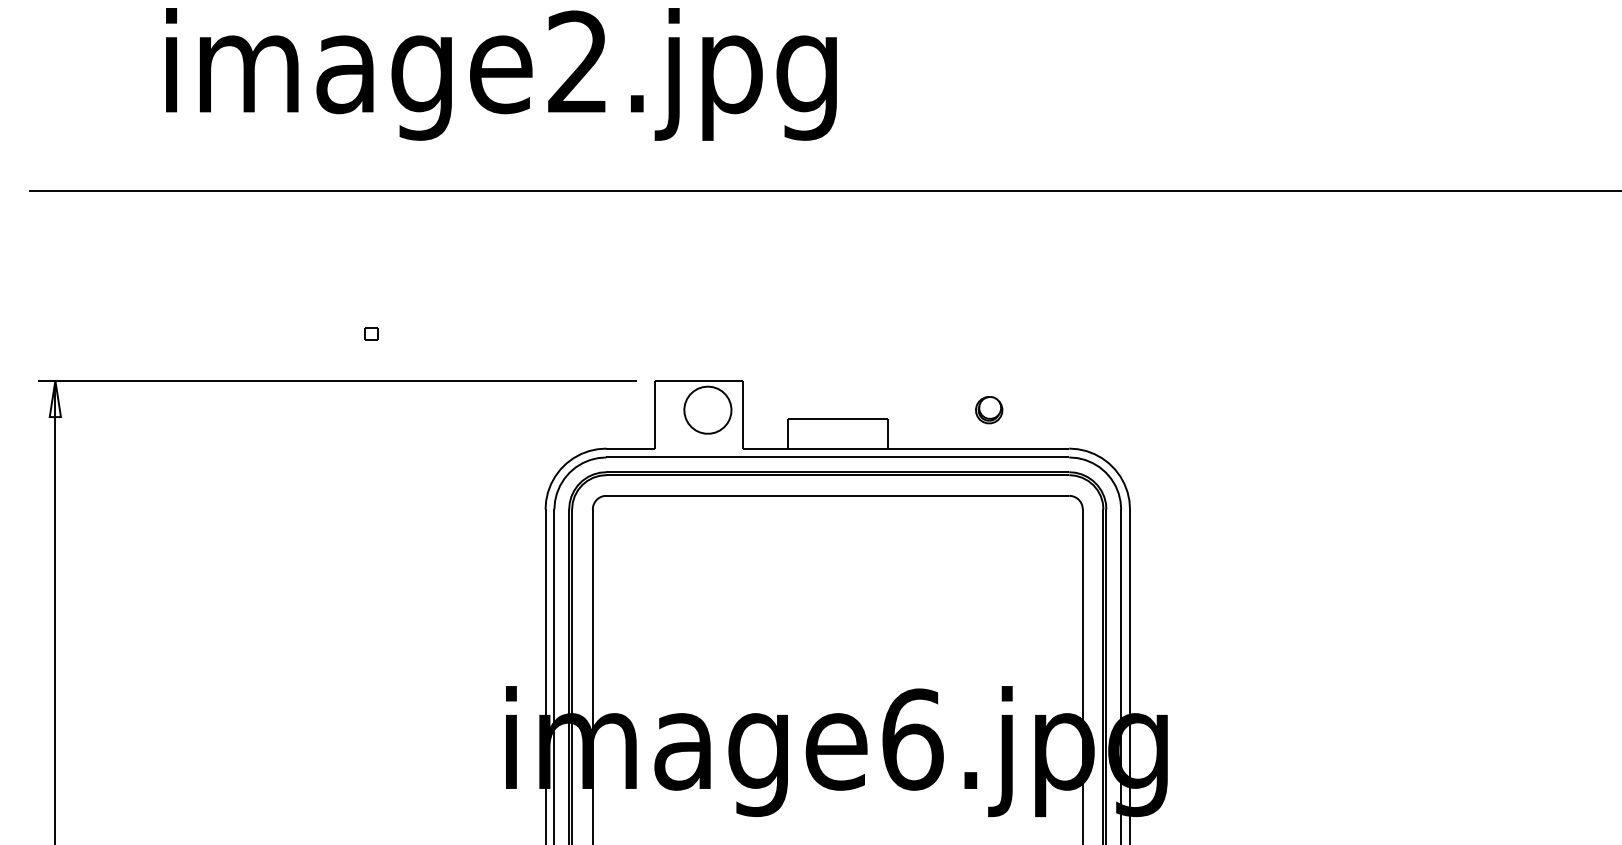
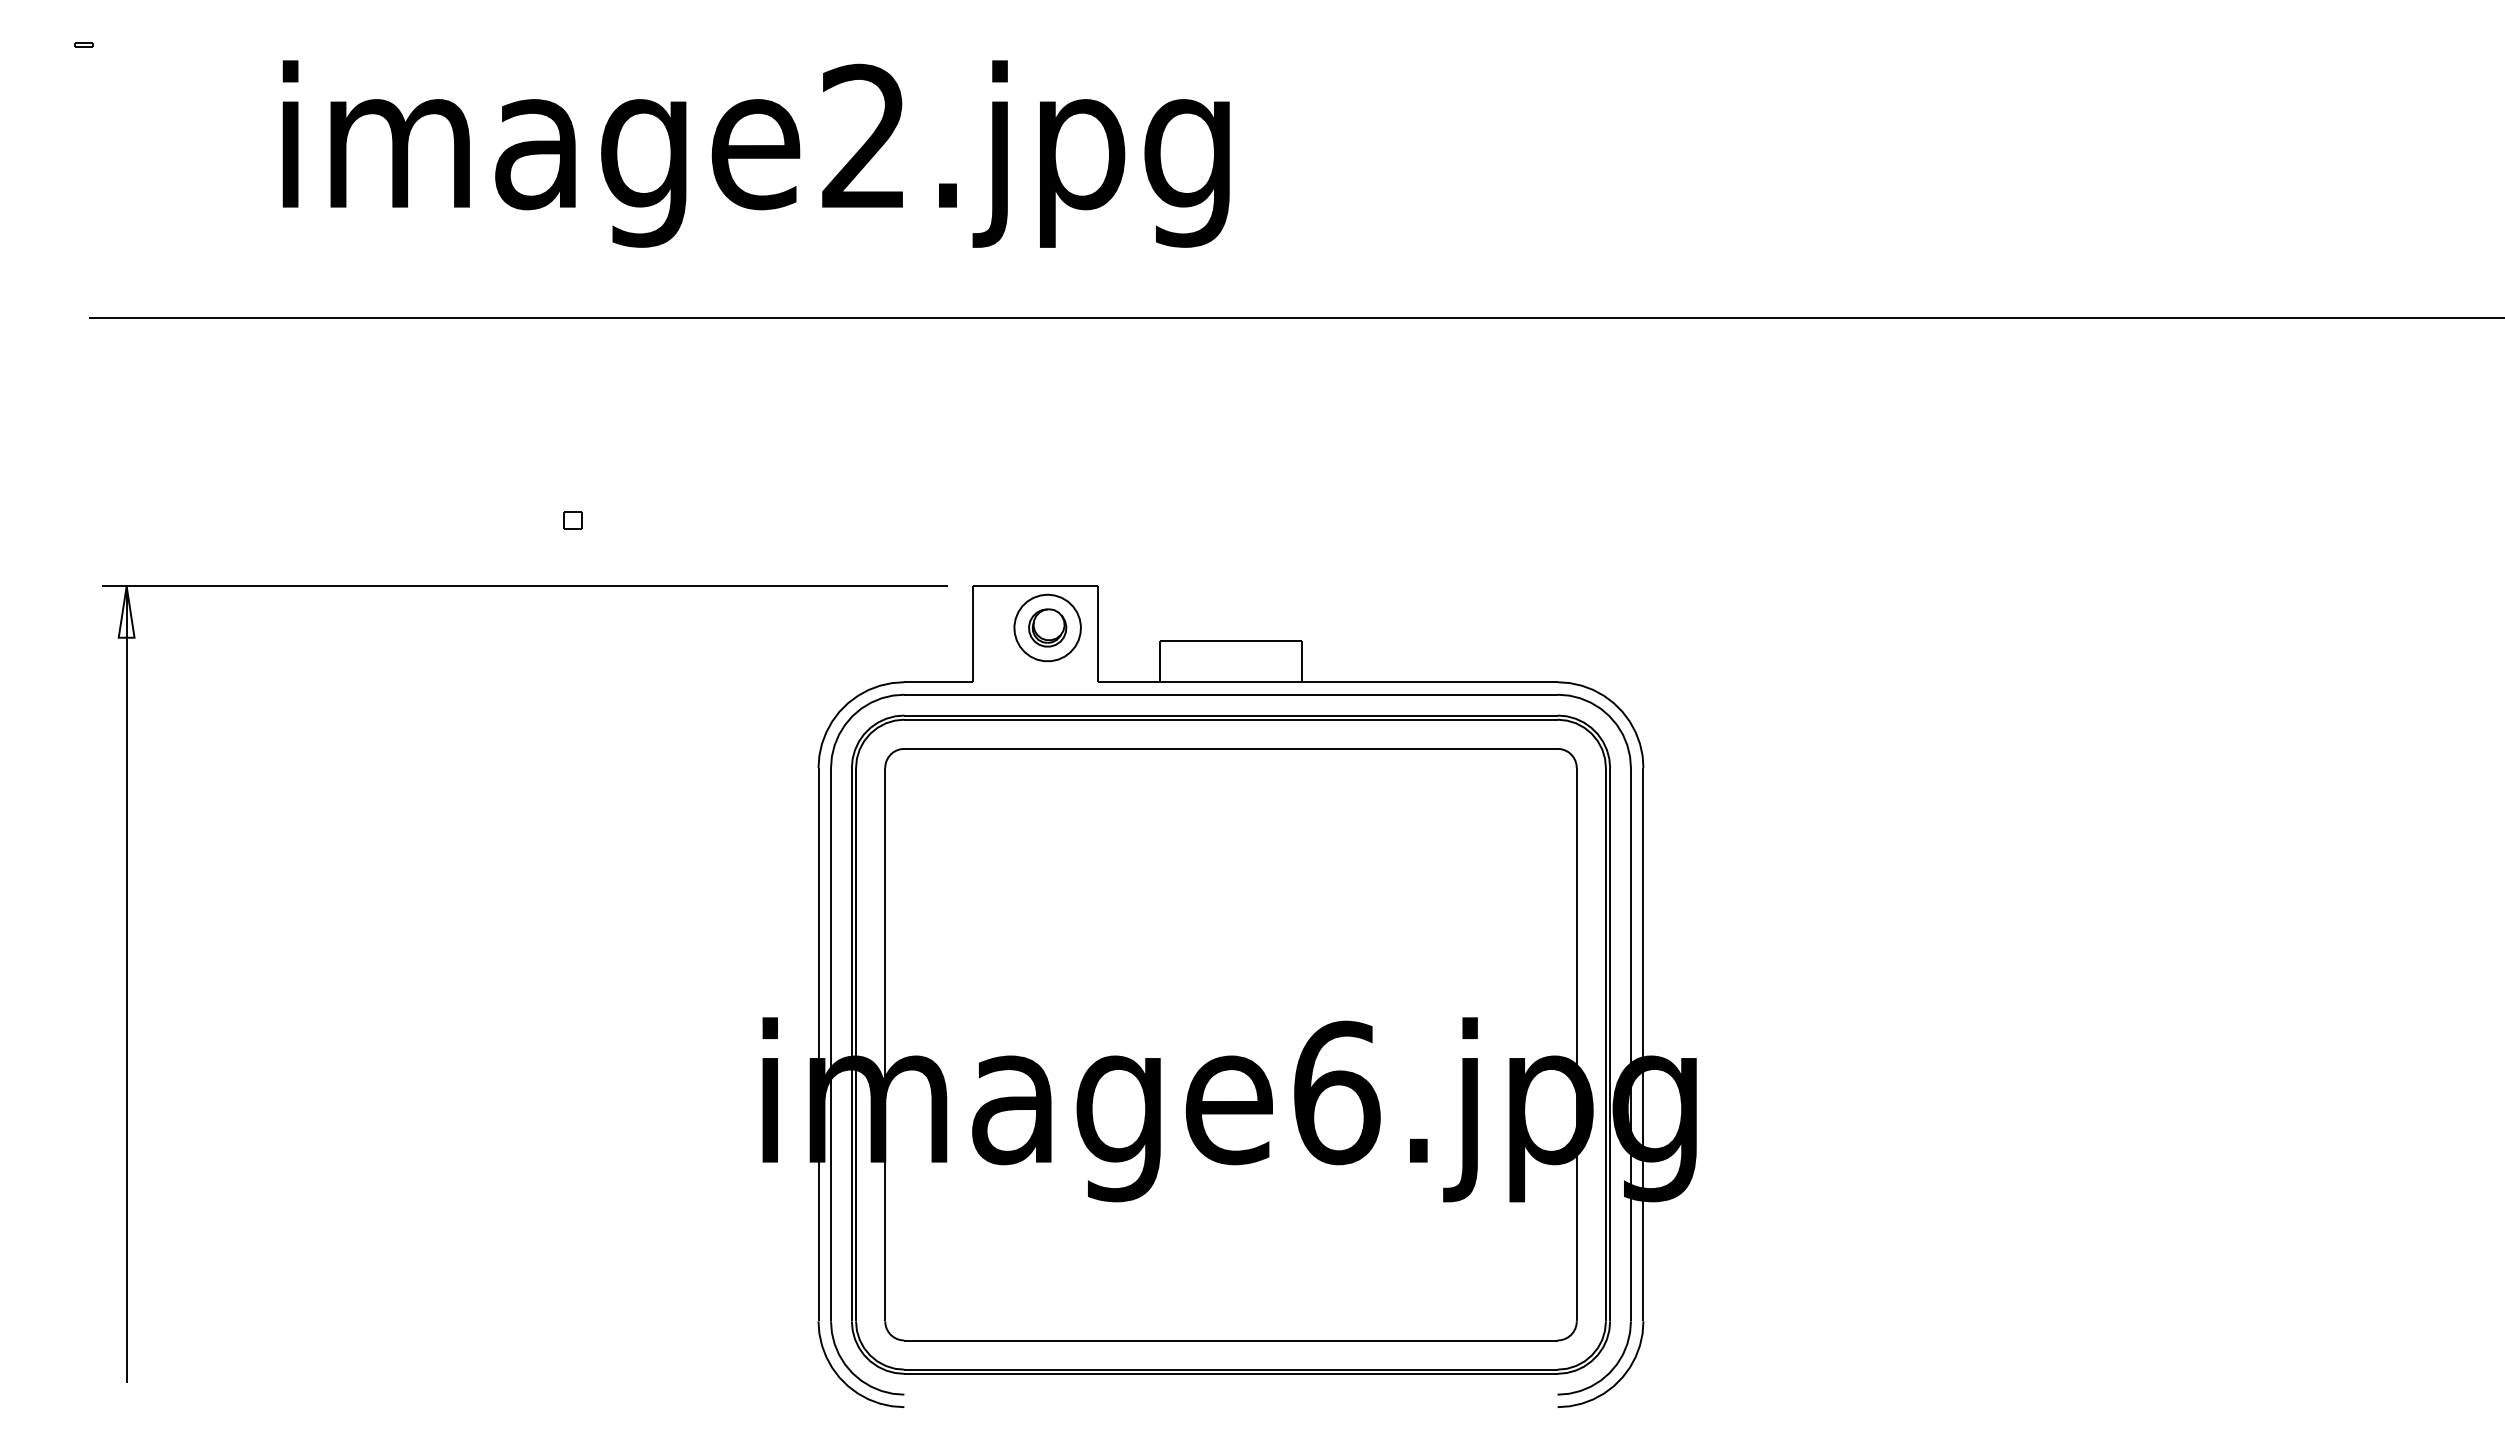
part: (989, 409) -> (1047, 627), moved

